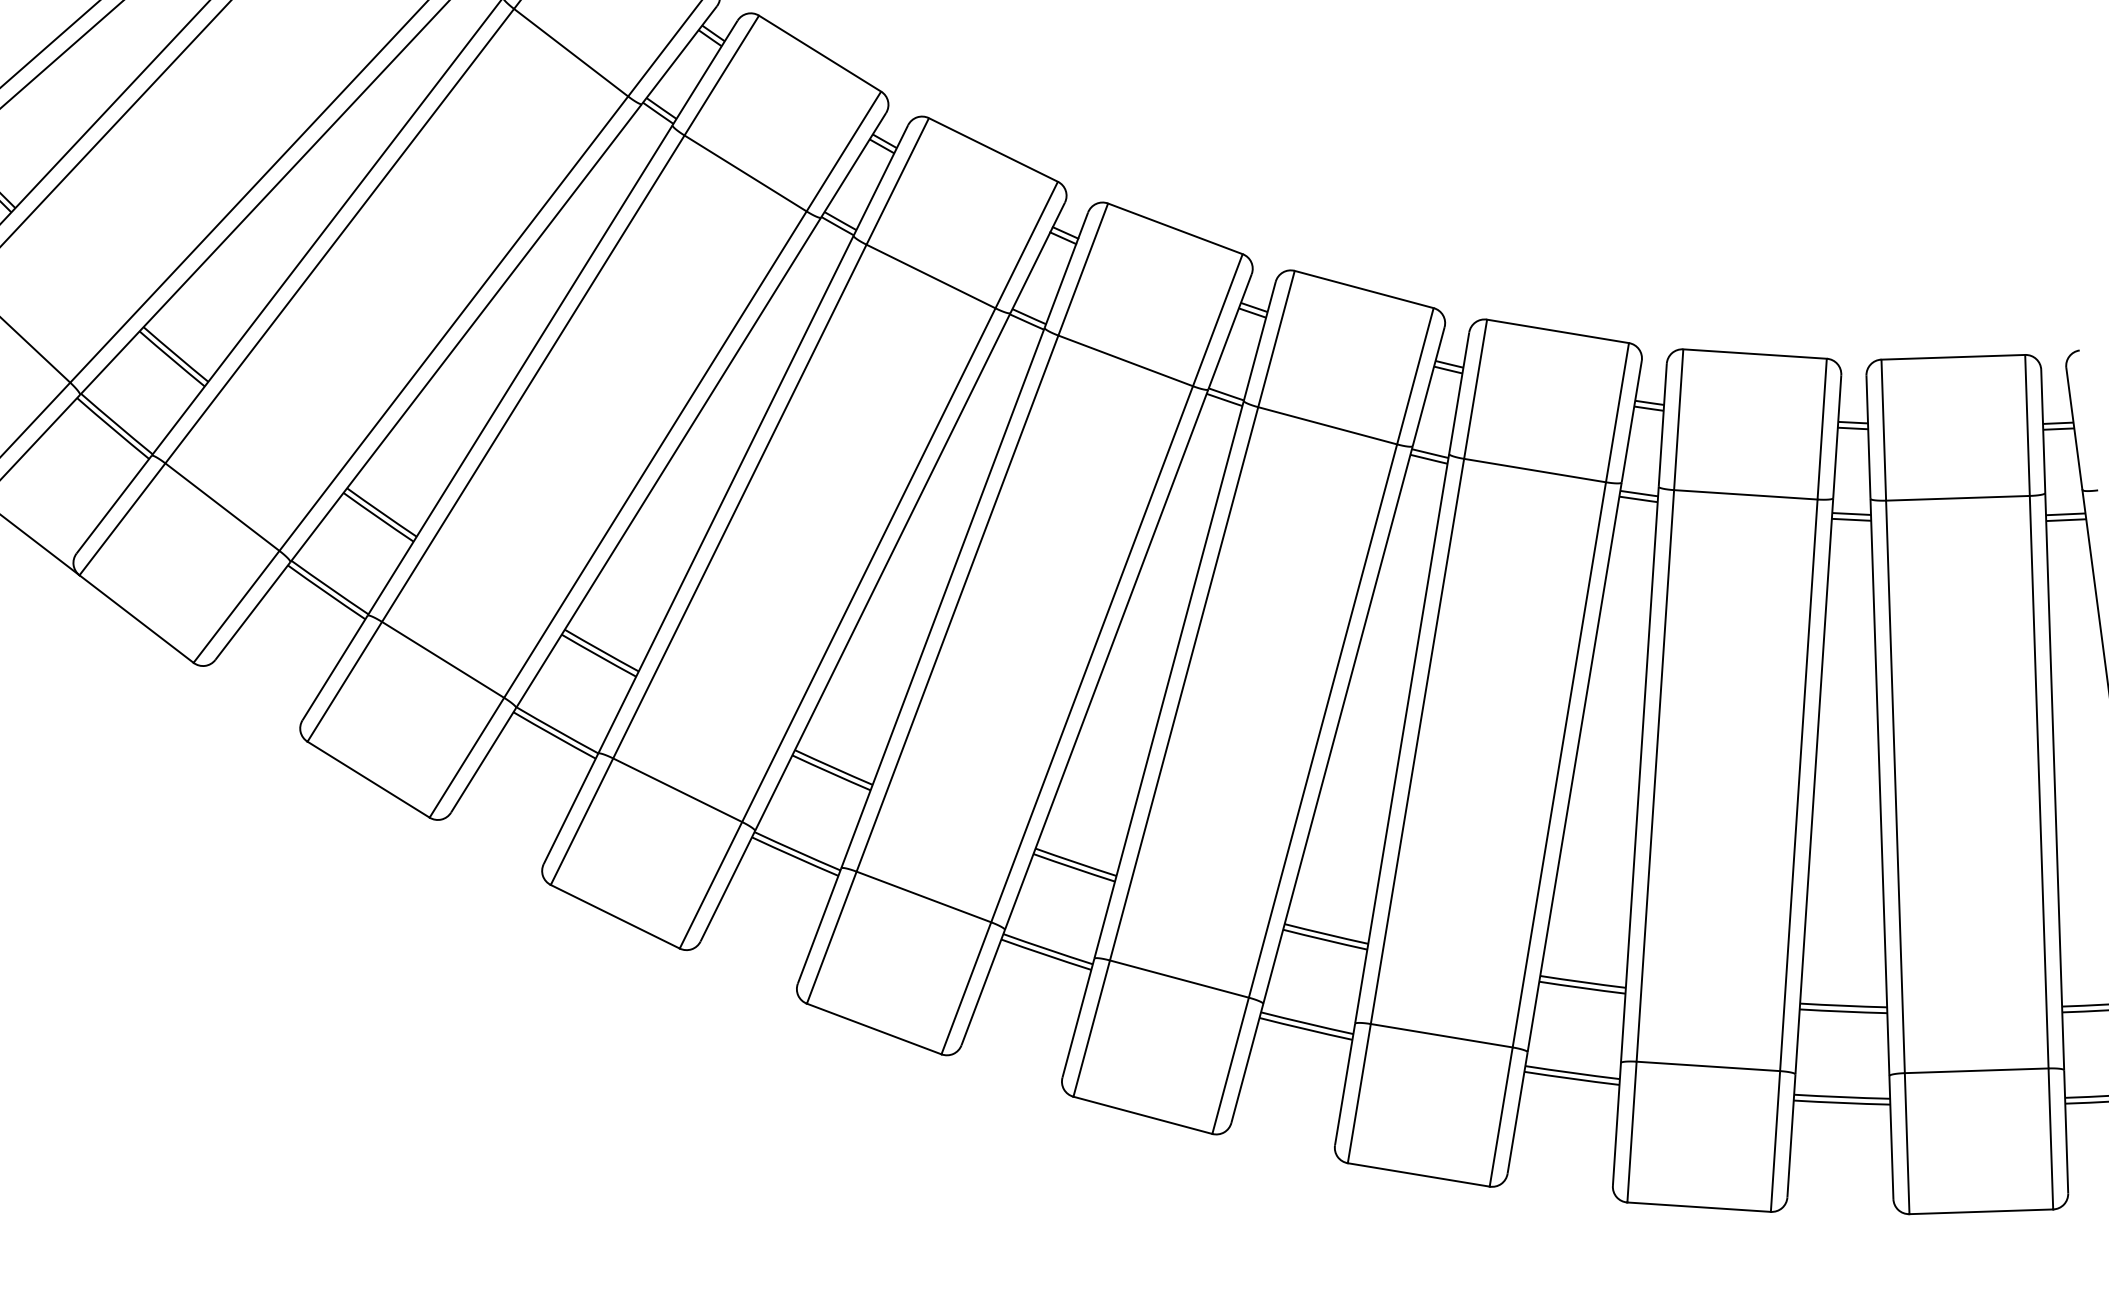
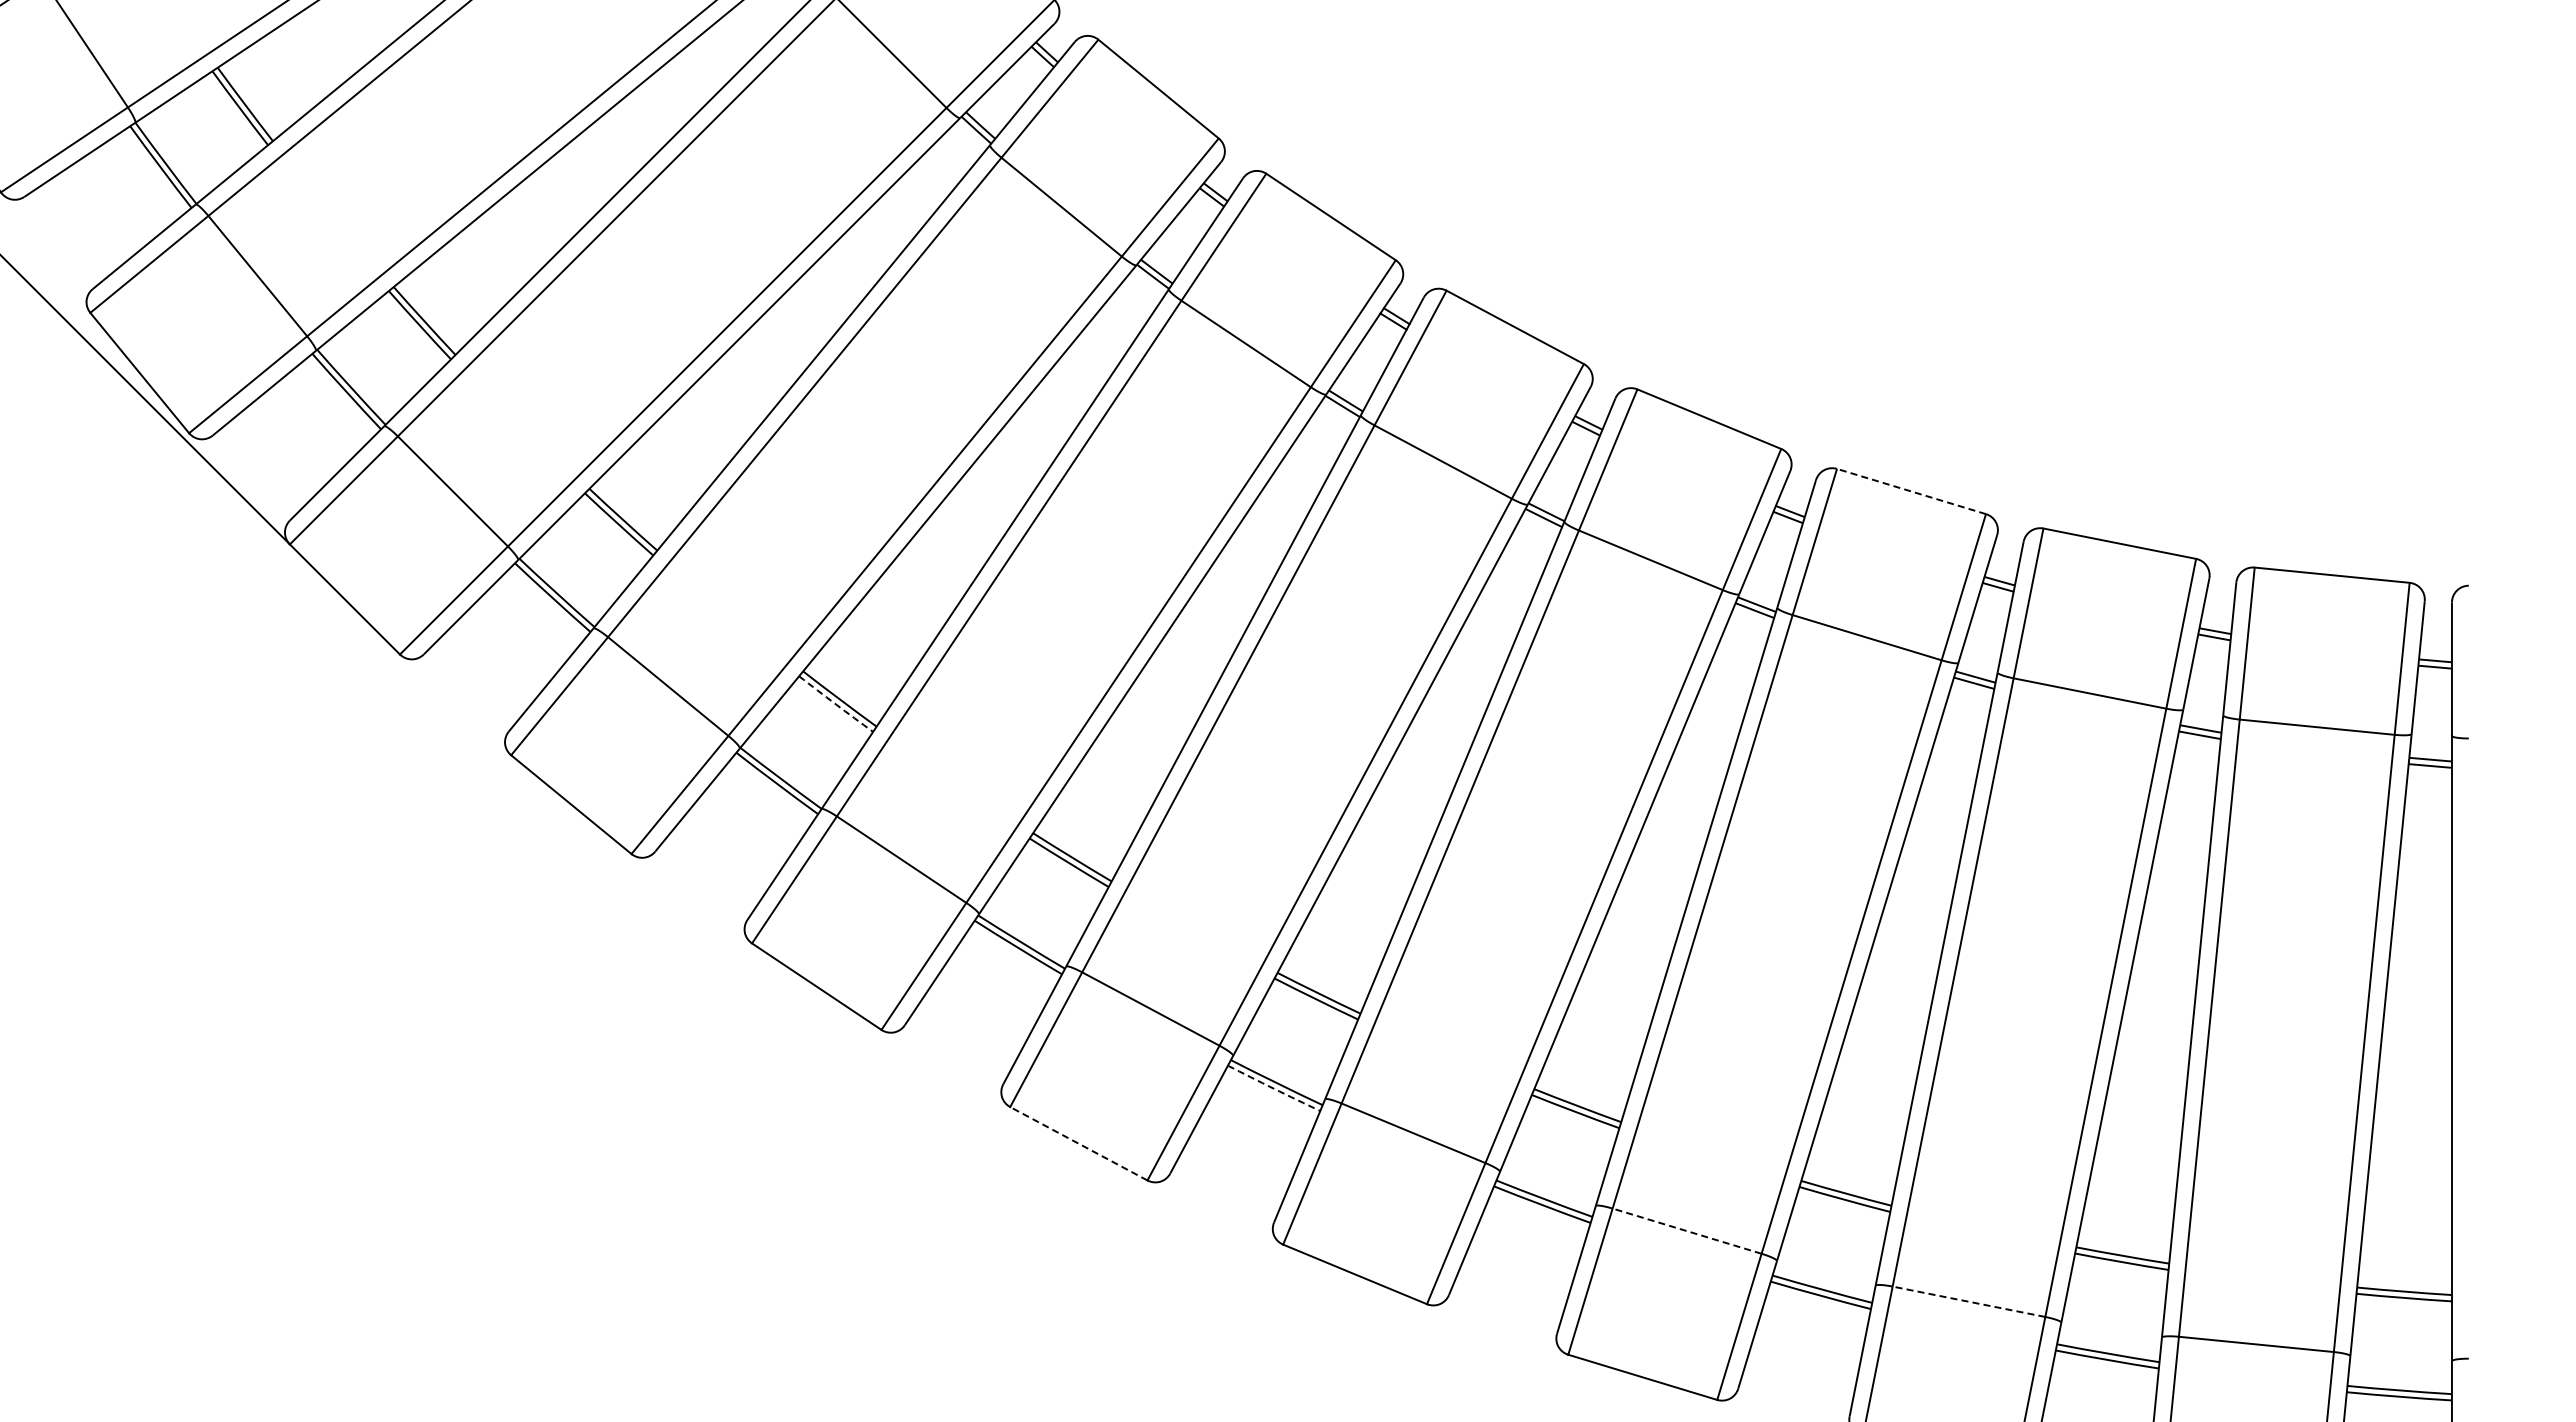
line: (1558, 331) -> (1911, 491), solid -> dashed
arc: (598, 656) -> (835, 704), solid -> dashed
arc: (1045, 954) -> (1273, 1088), solid -> dashed
line: (873, 1028) -> (1078, 1143), solid -> dashed
line: (1442, 1035) -> (1687, 1231), solid -> dashed
line: (1707, 1066) -> (1968, 1301), solid -> dashed

